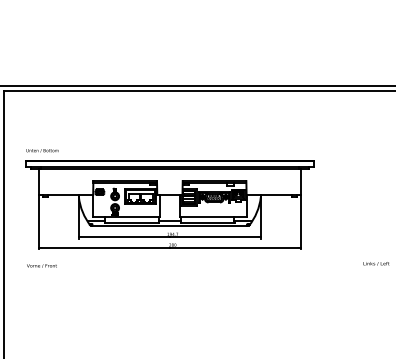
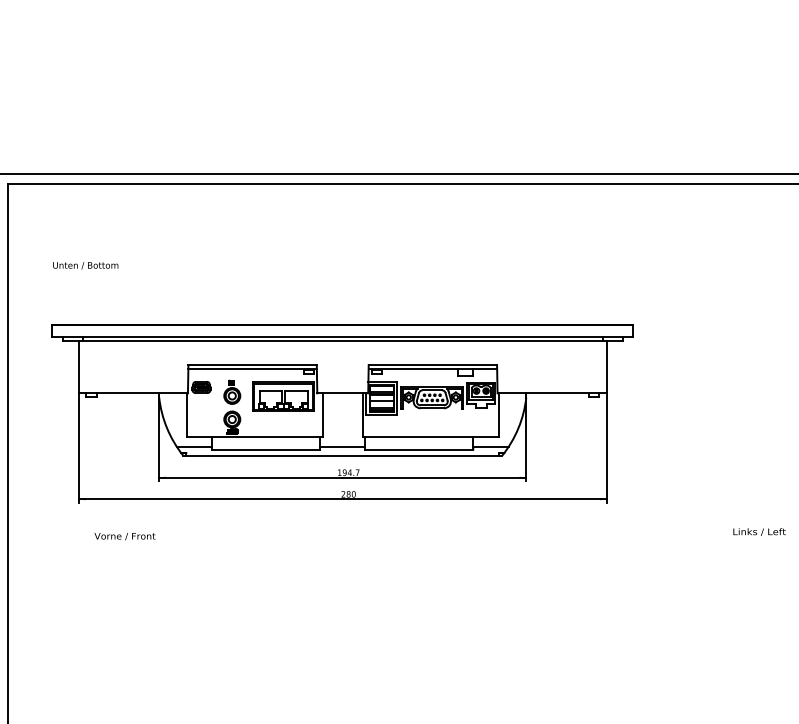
text: (42, 150) -> (85, 265), moved
text: (41, 265) -> (124, 535), moved

